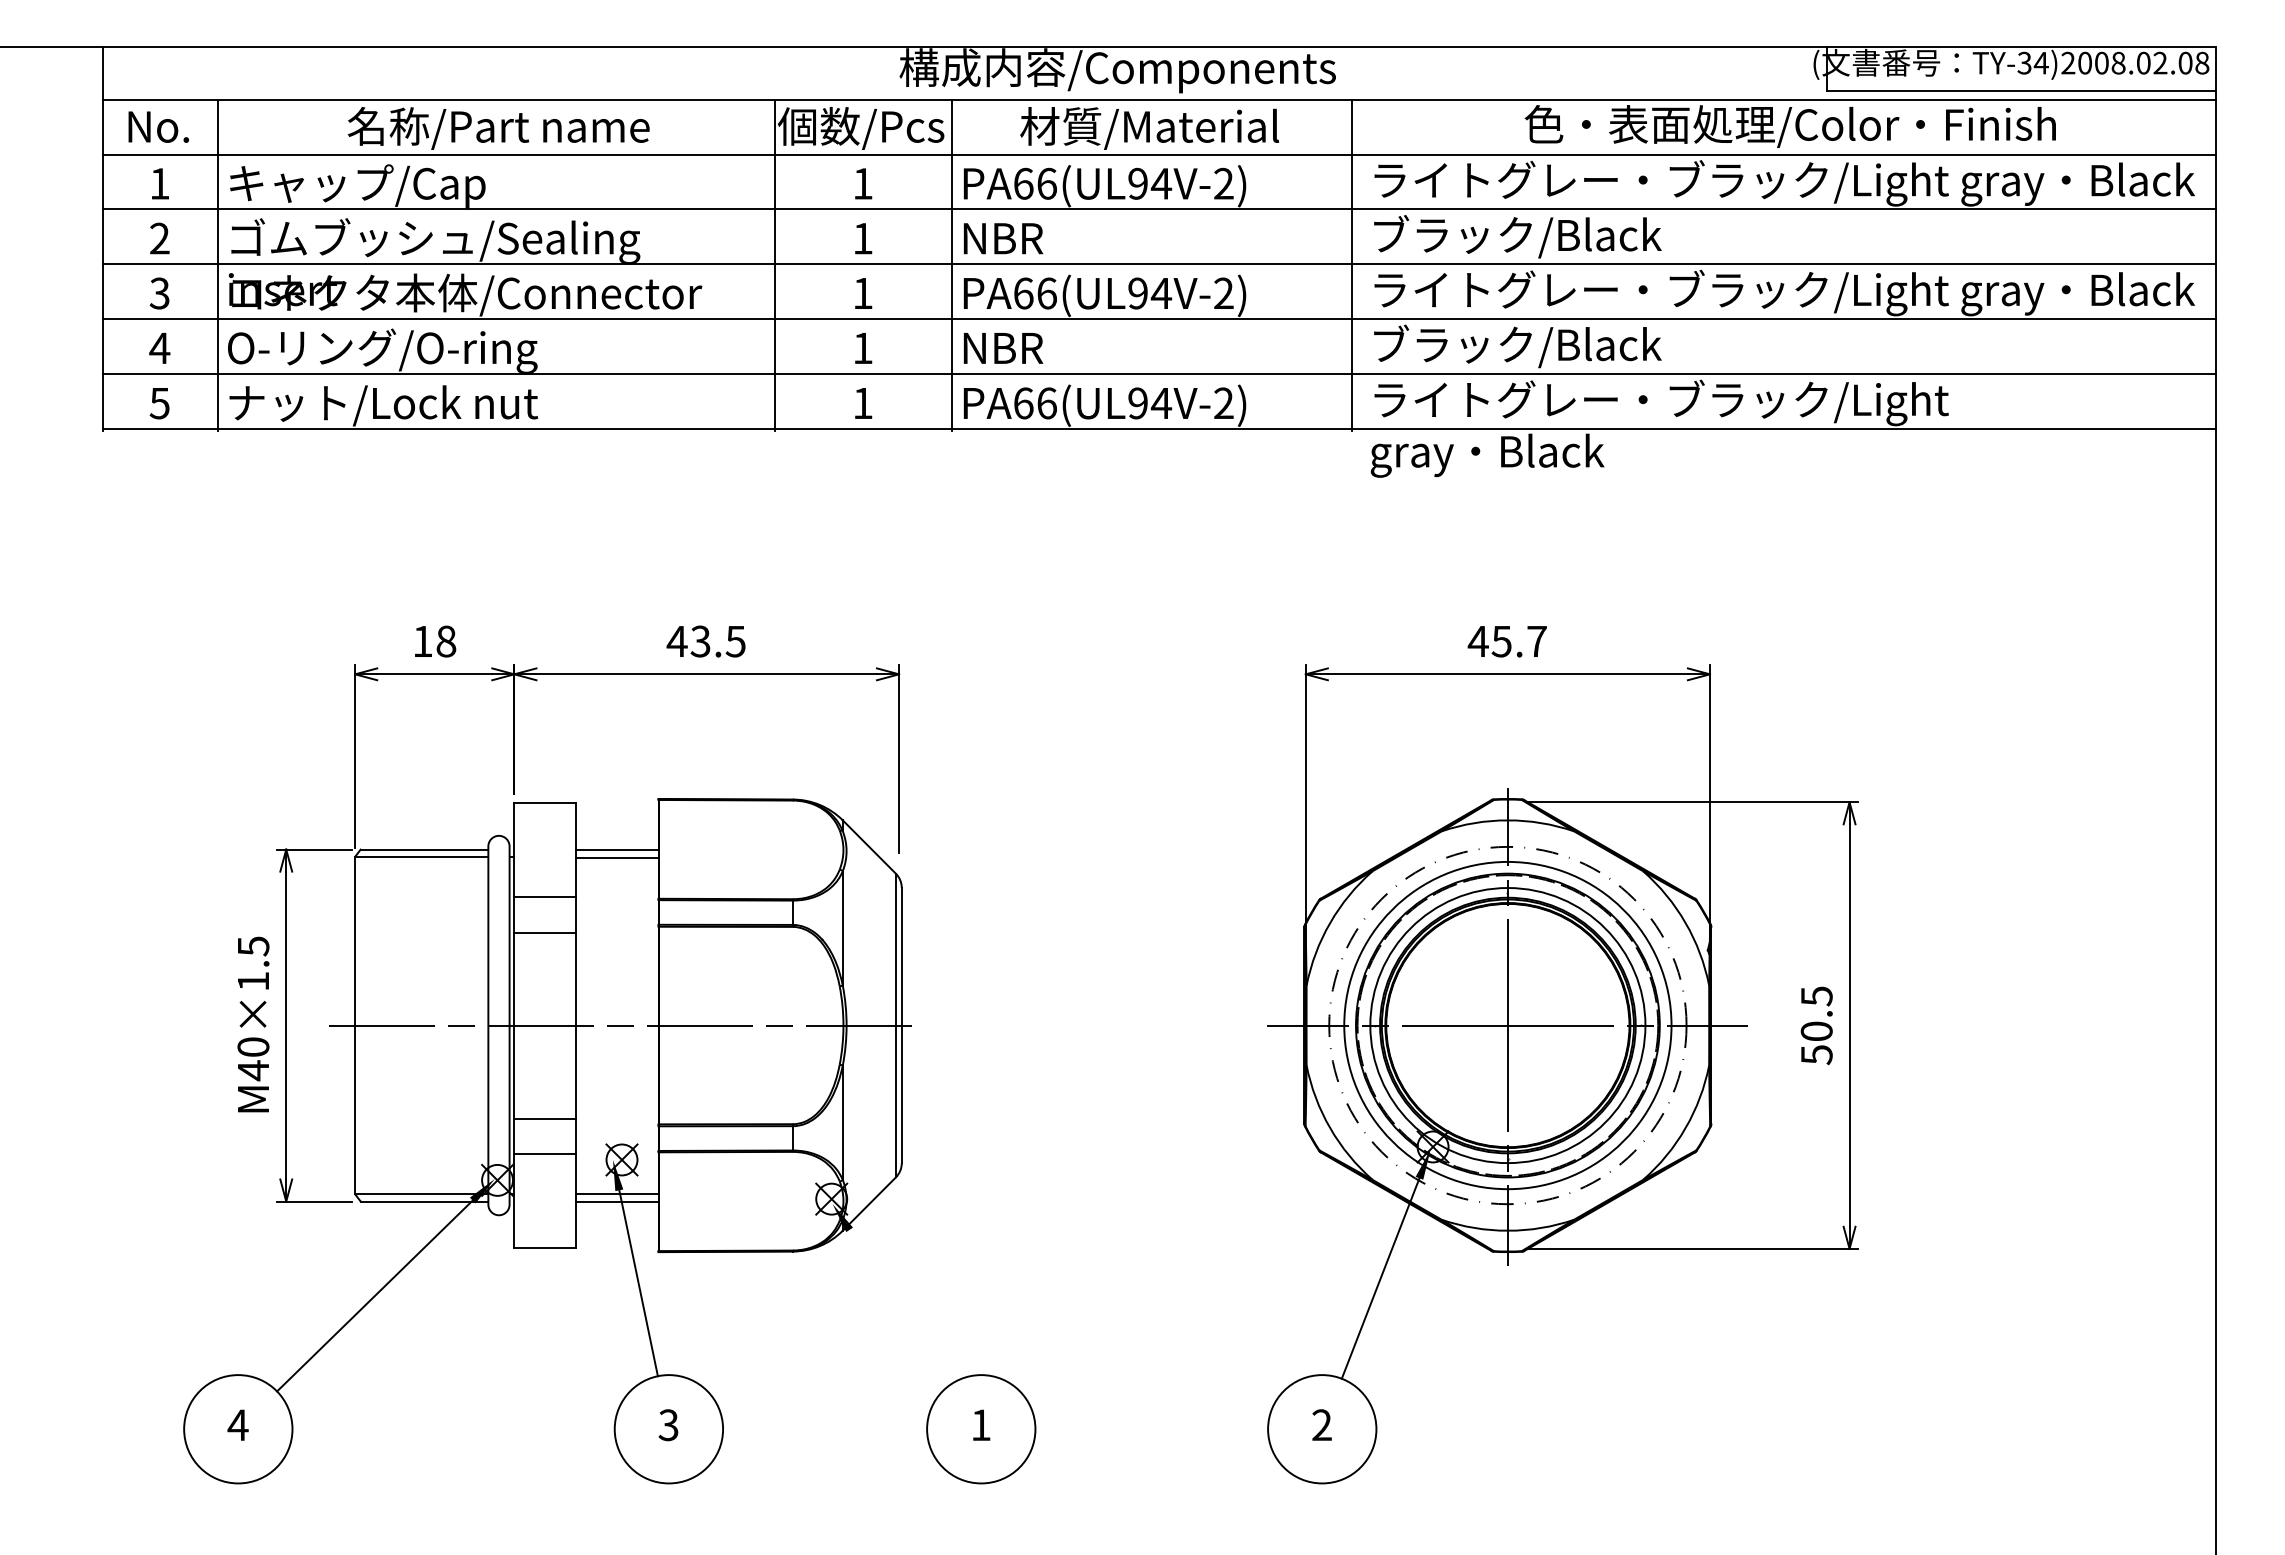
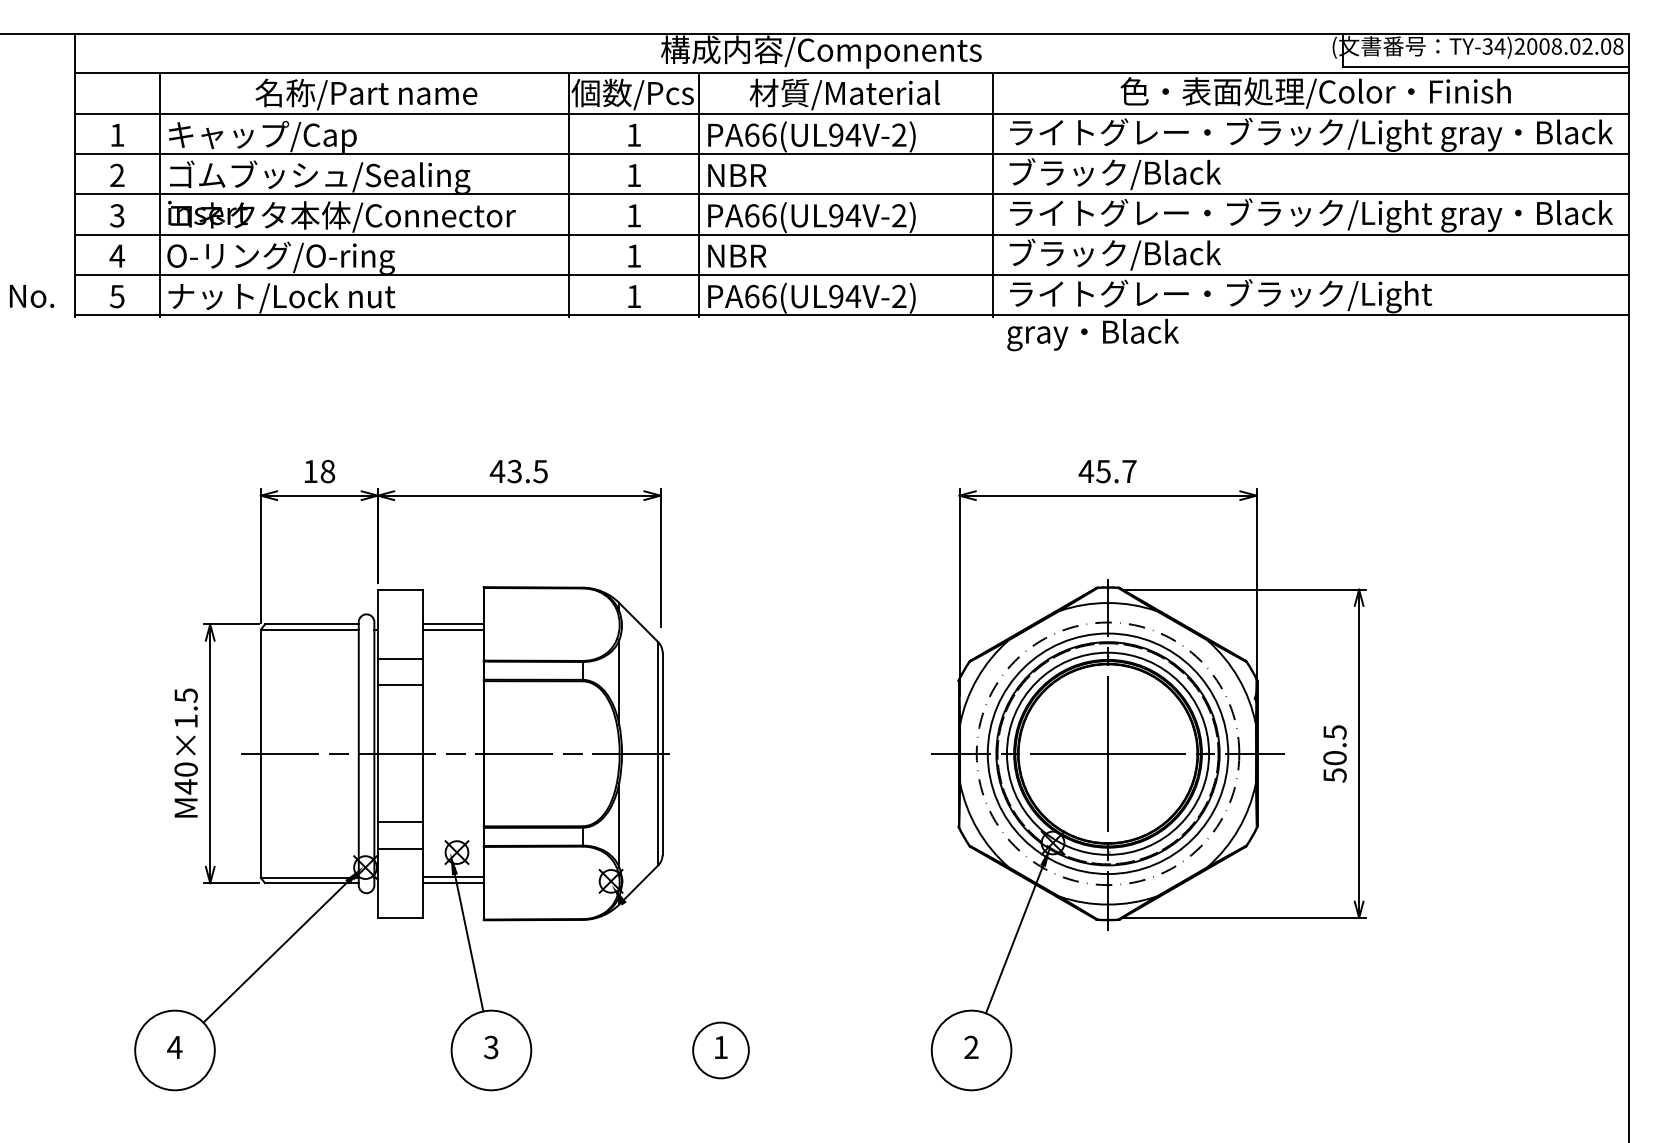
text: (158, 126) -> (31, 295), moved
circle: (981, 1429) -> (721, 1050), size x0.7

